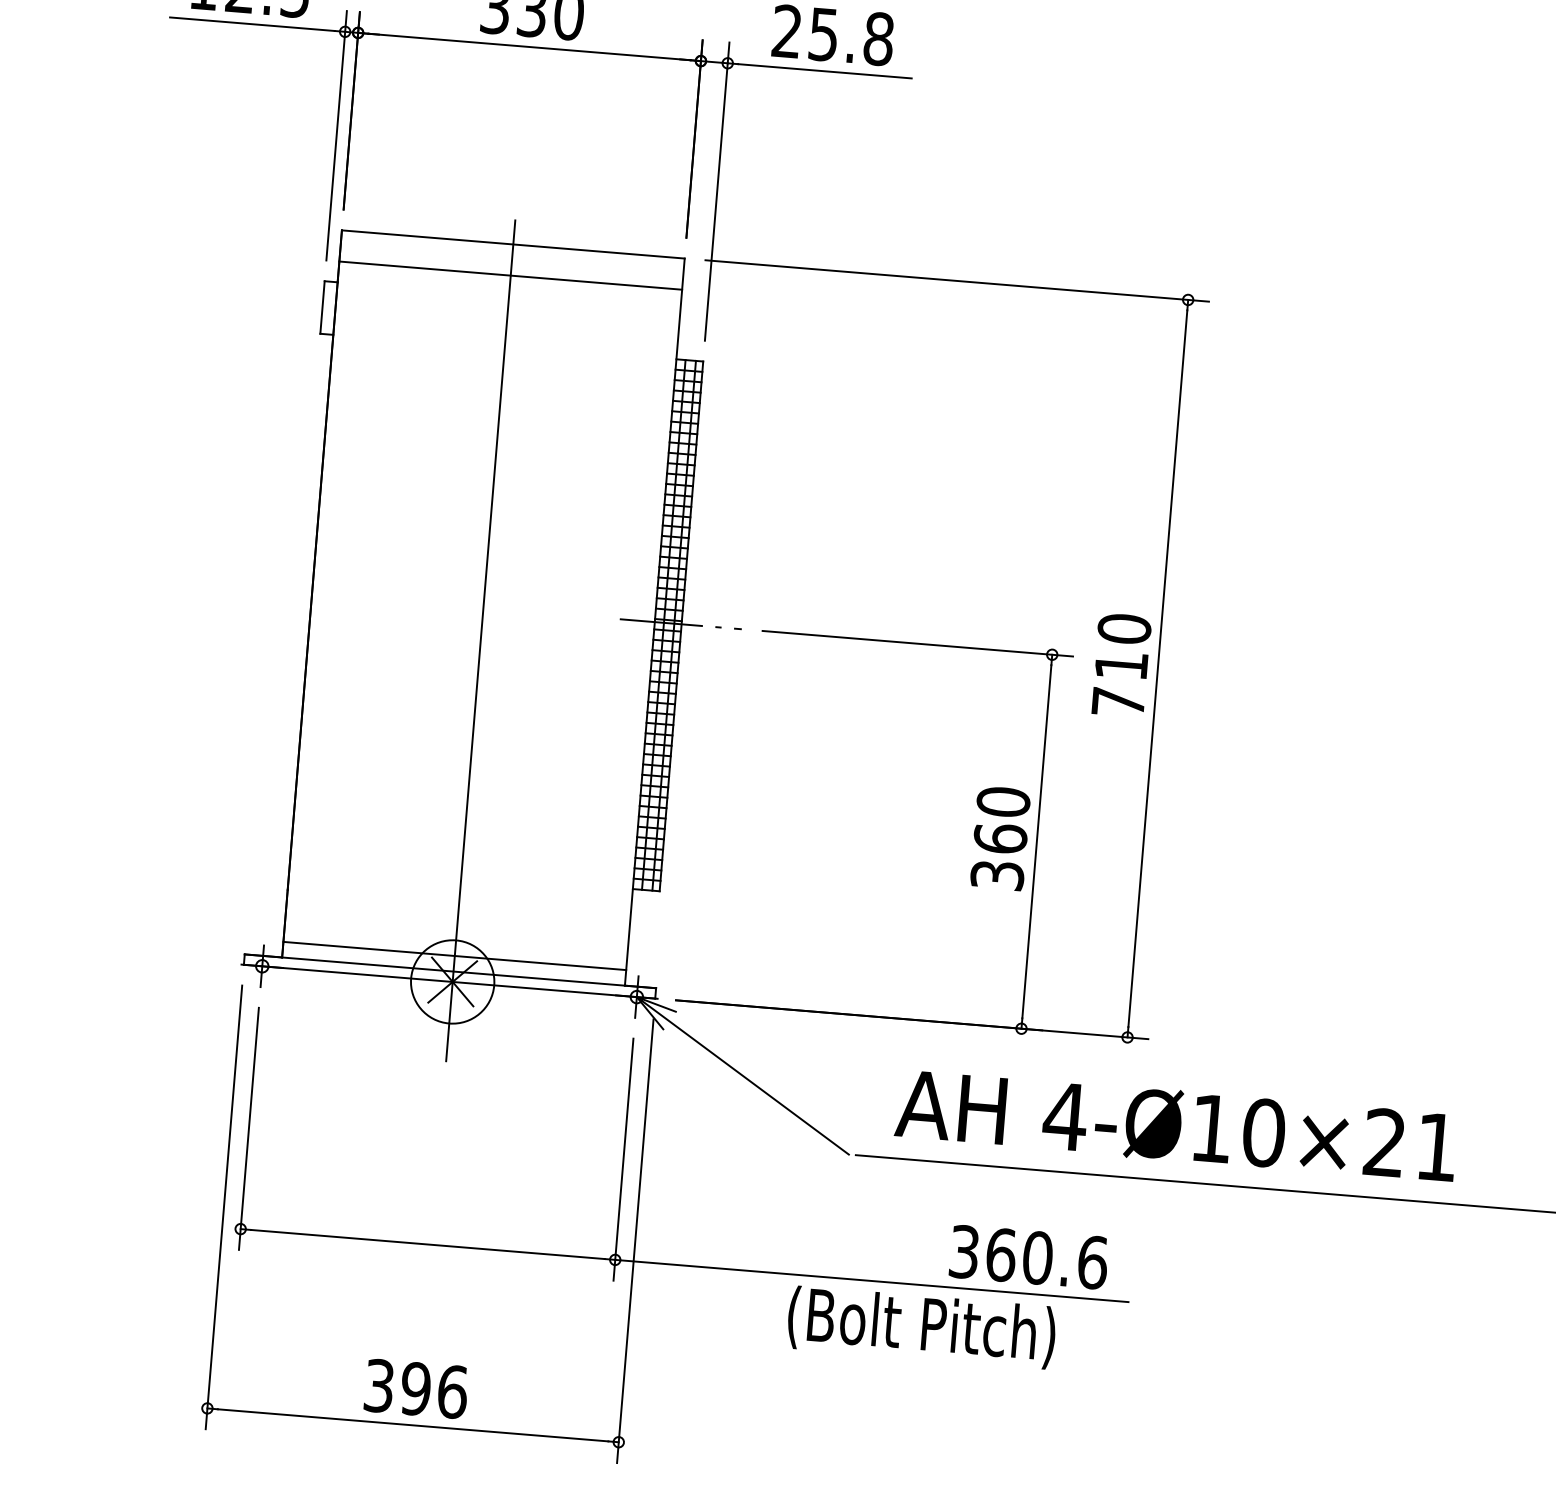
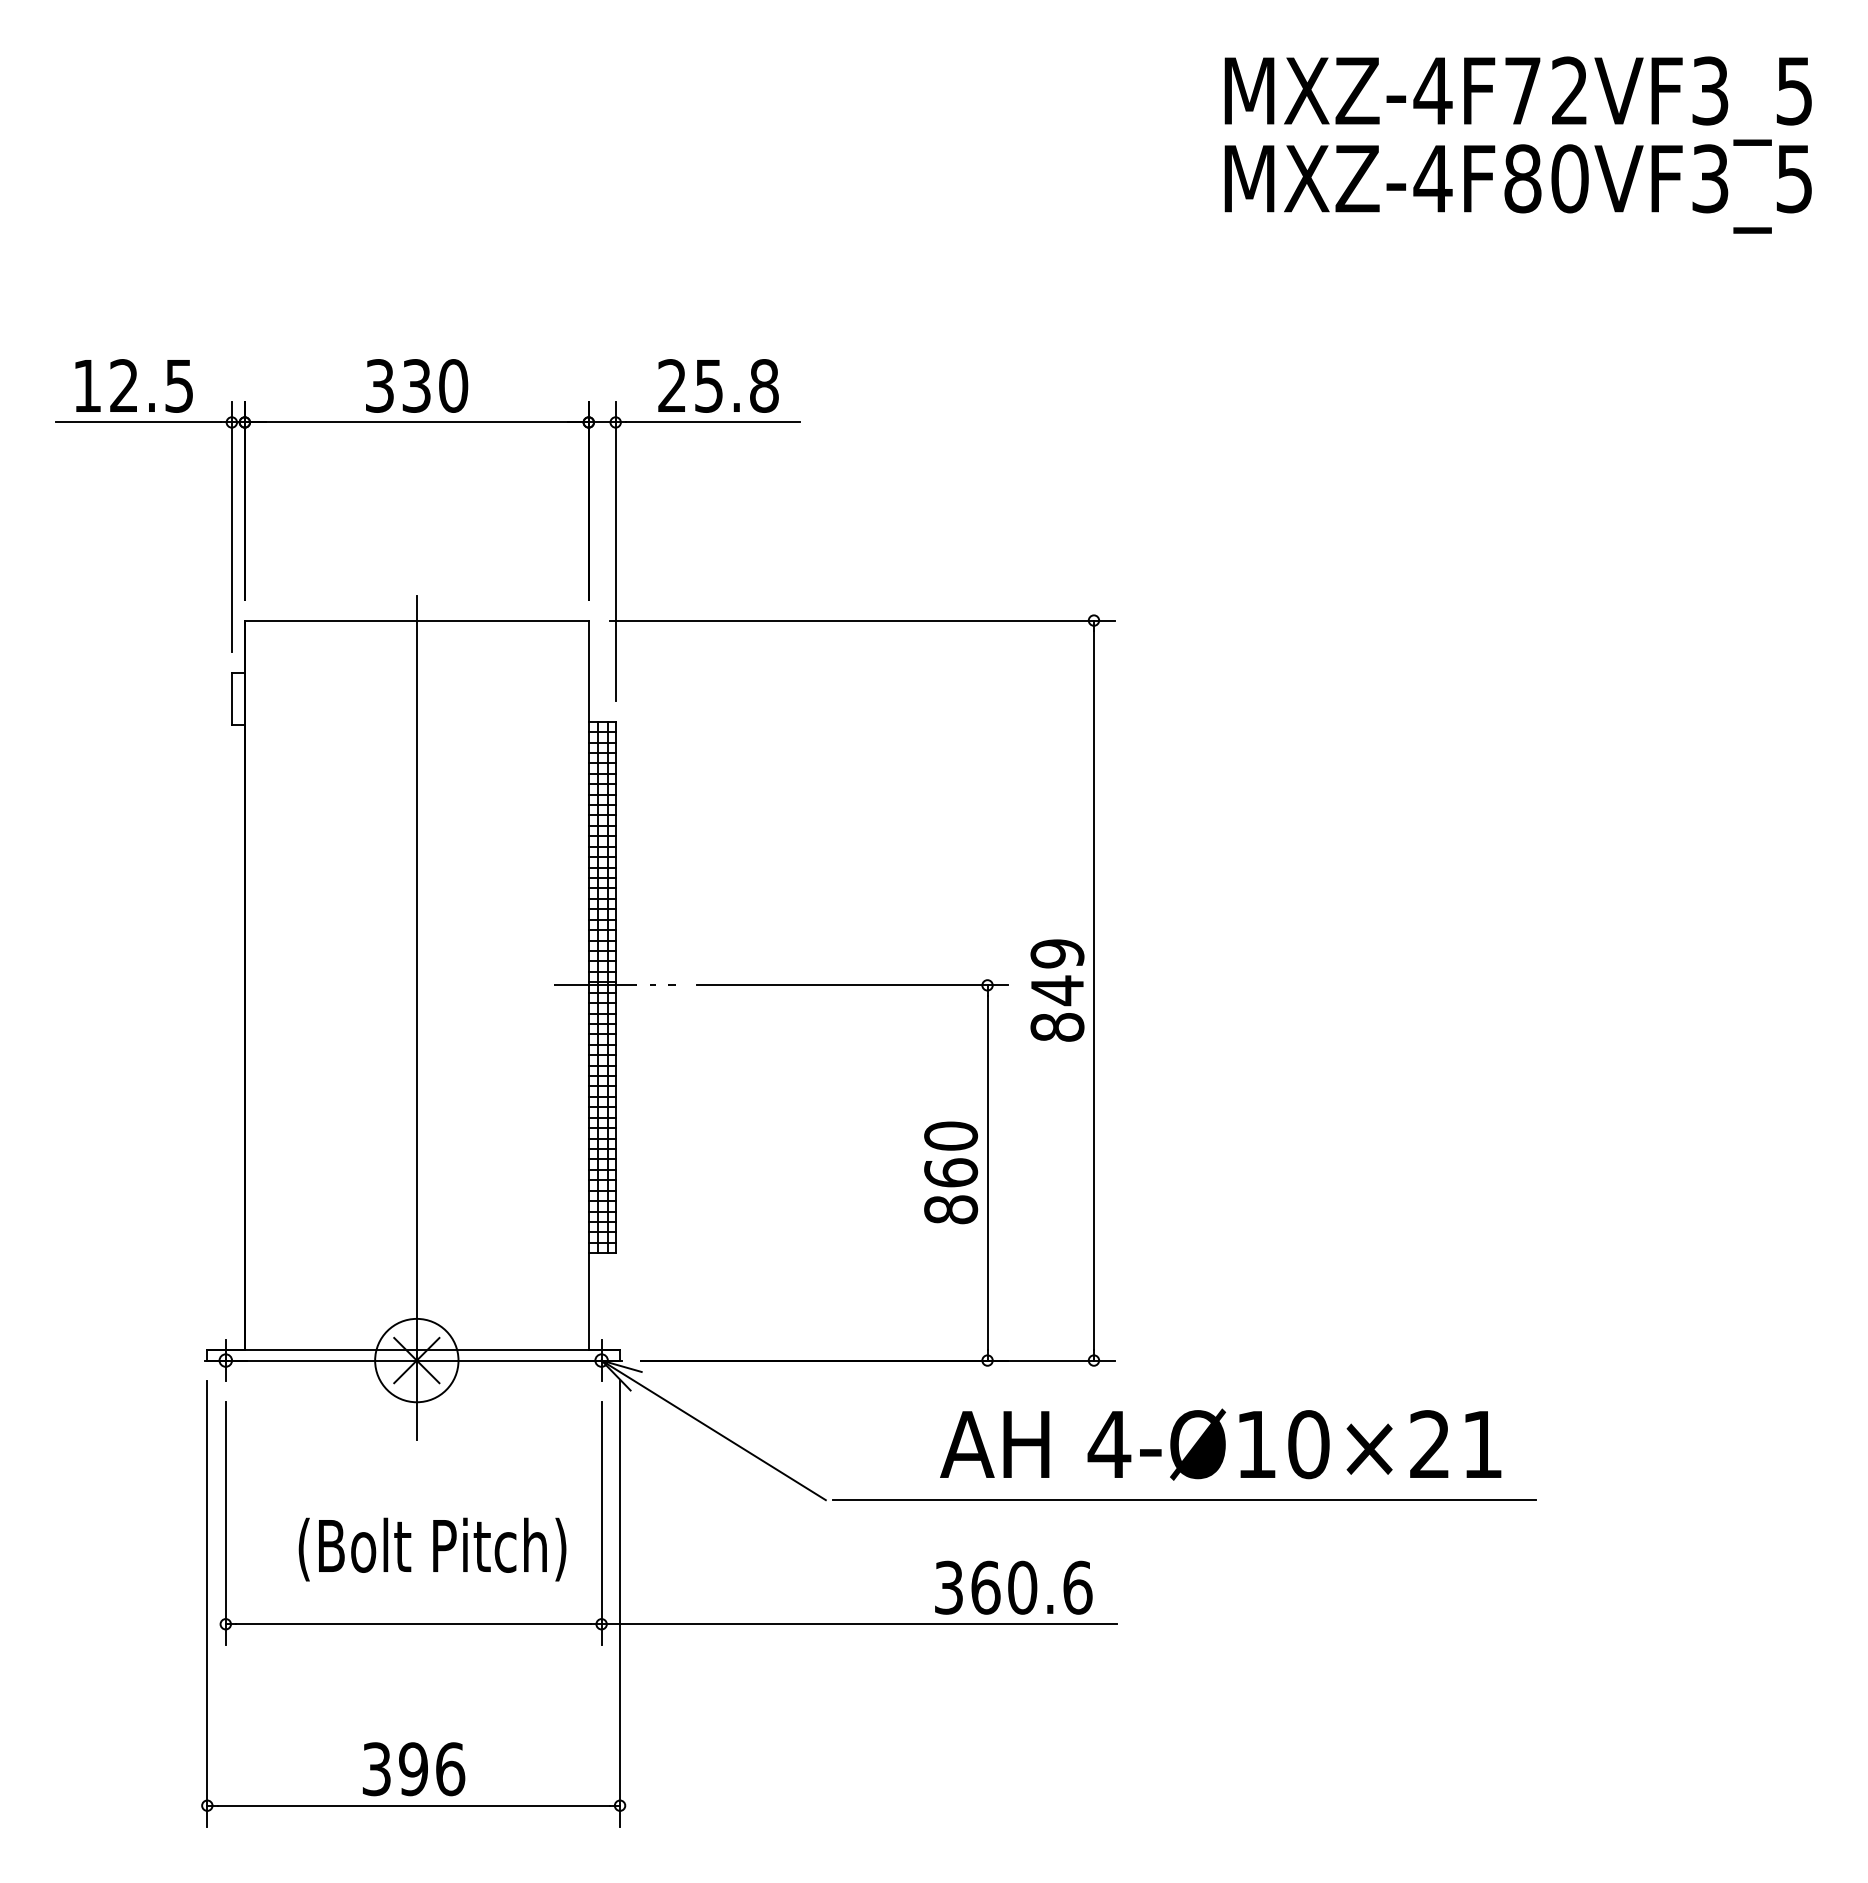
line: (510, 275) -> (416, 651), removed
text: (1121, 665) -> (1057, 990), 710 -> 849
text: (997, 875) -> (951, 1209), 360 -> 860
line: (454, 955) -> (416, 1334), removed
text: (1176, 1125) -> (1220, 1444), moved
text: (921, 1327) -> (432, 1549), moved

